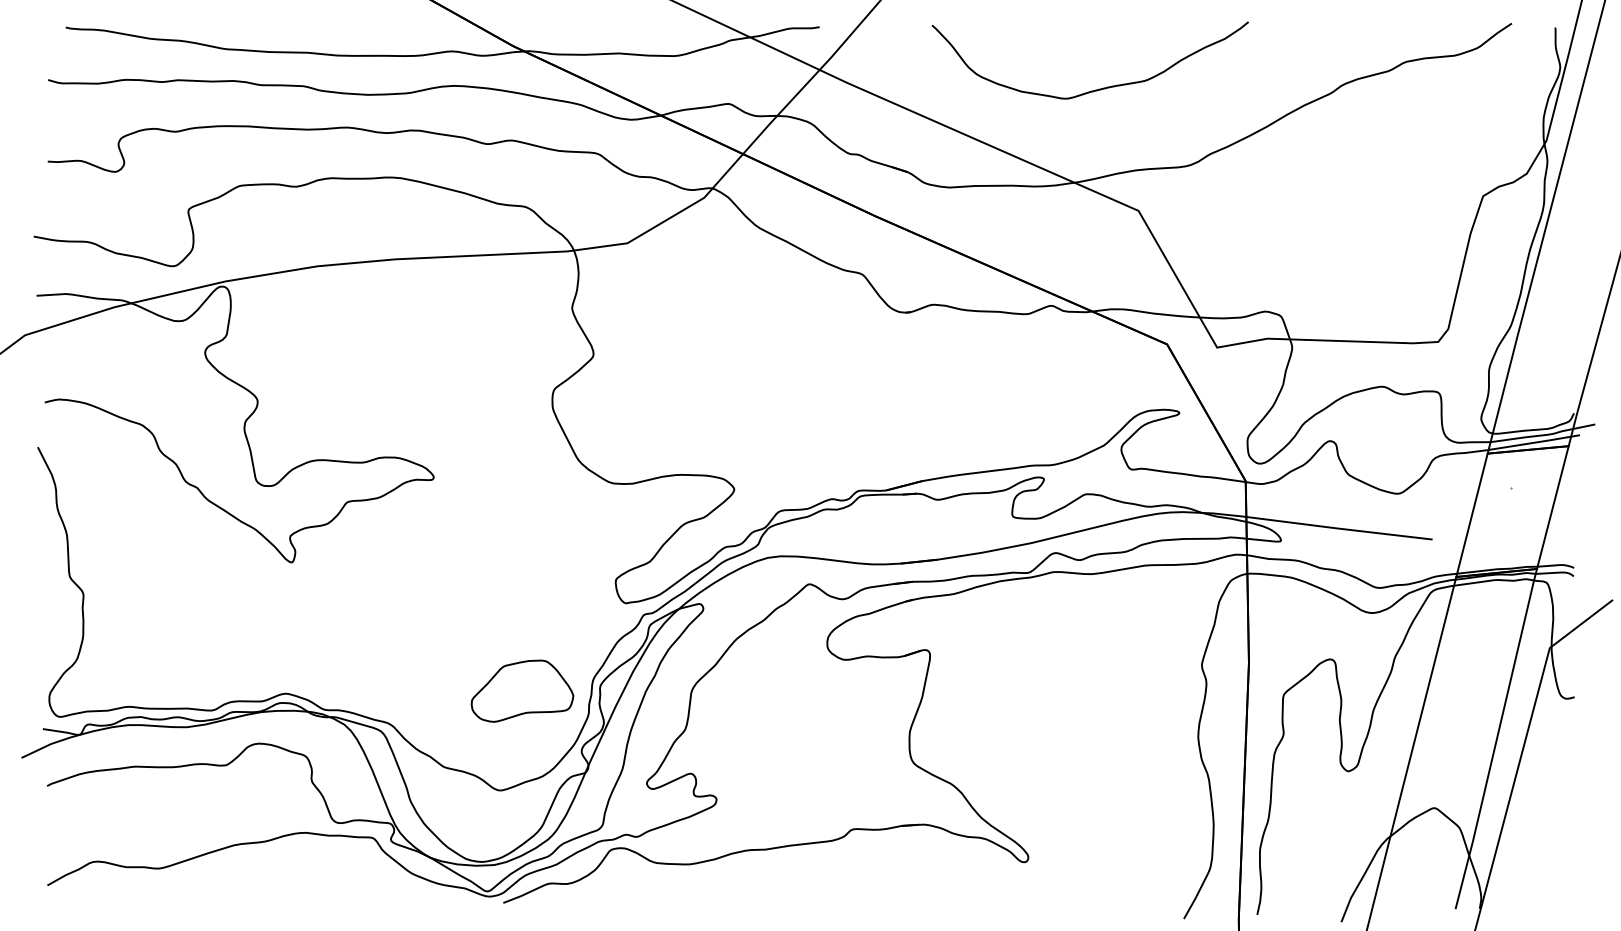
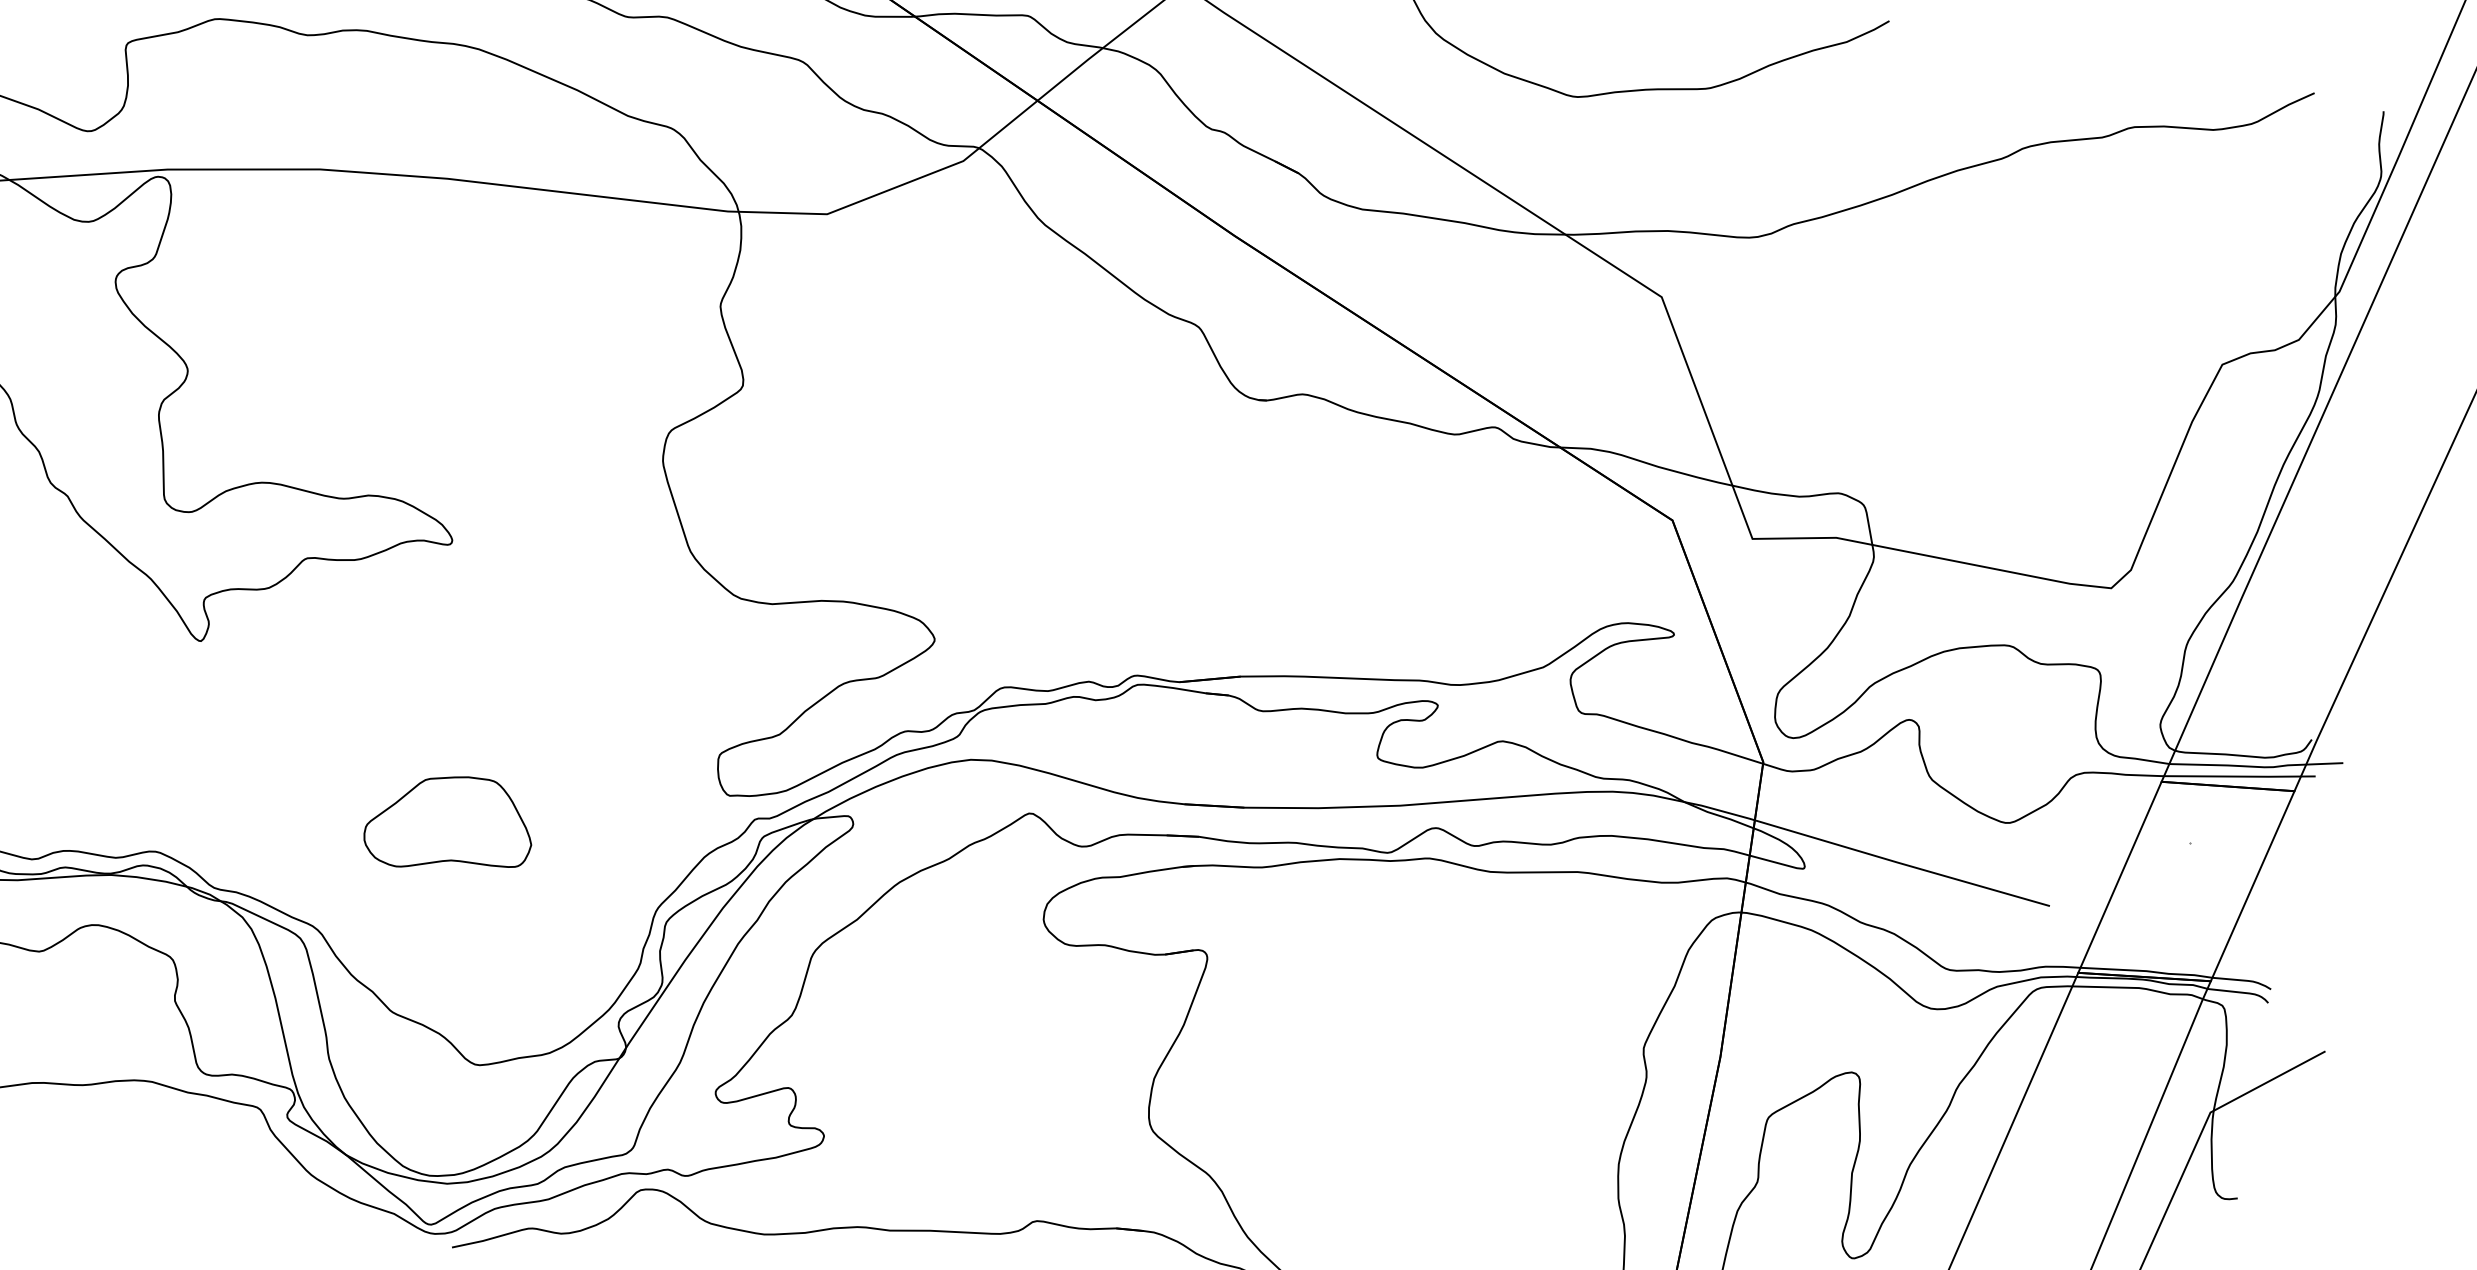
part: (522, 690) -> (450, 823), moved

